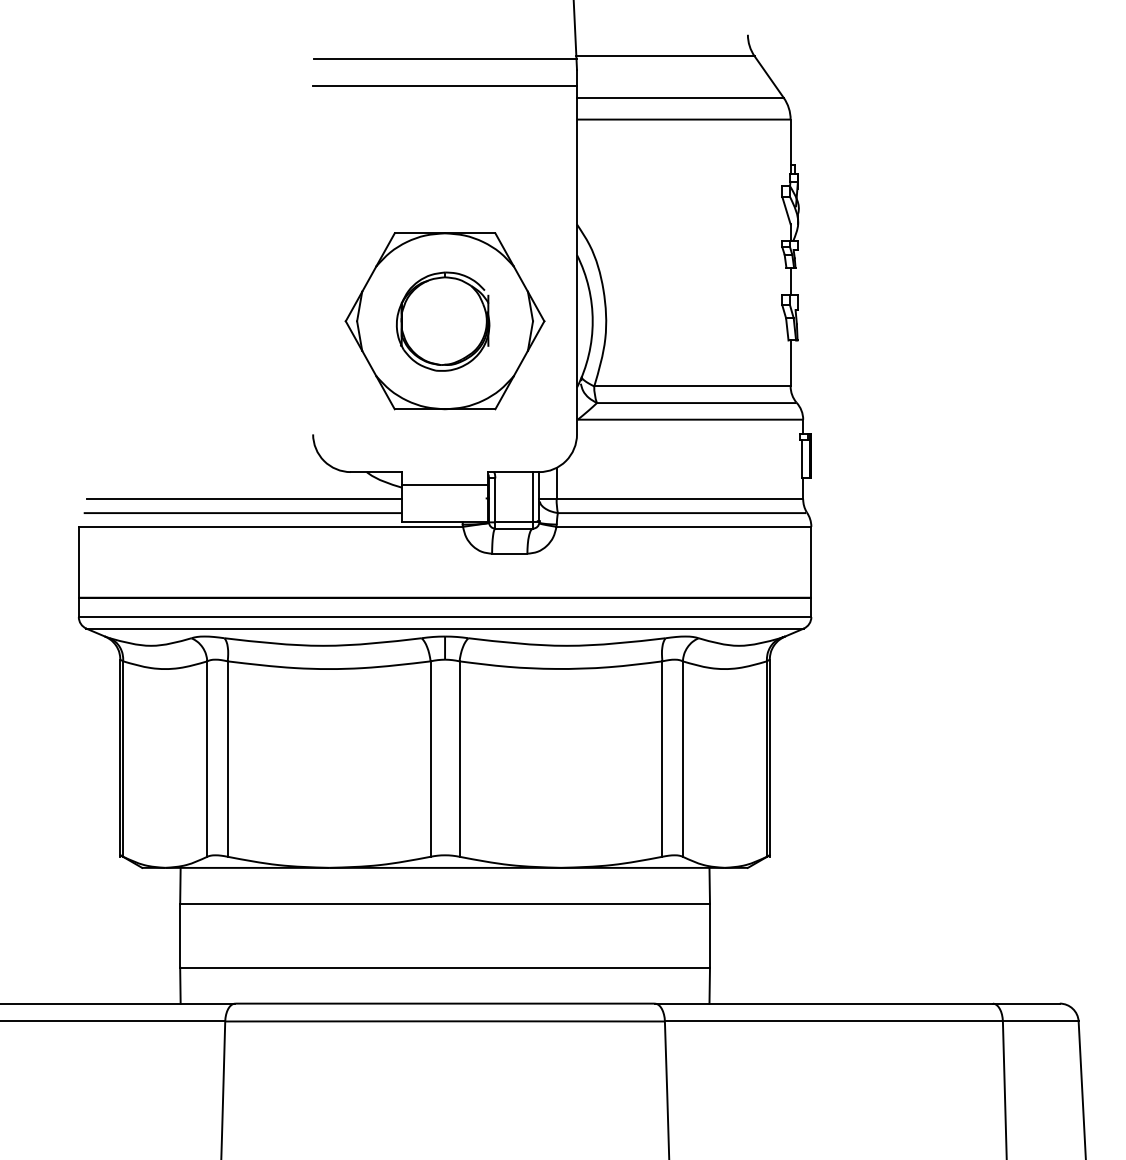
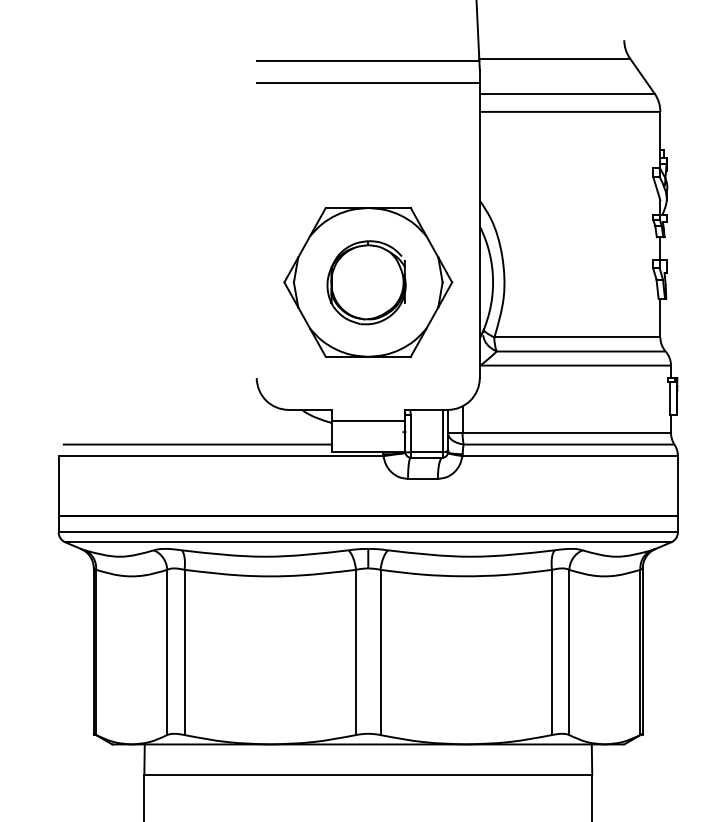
line: (243, 499) -> (197, 433), removed

